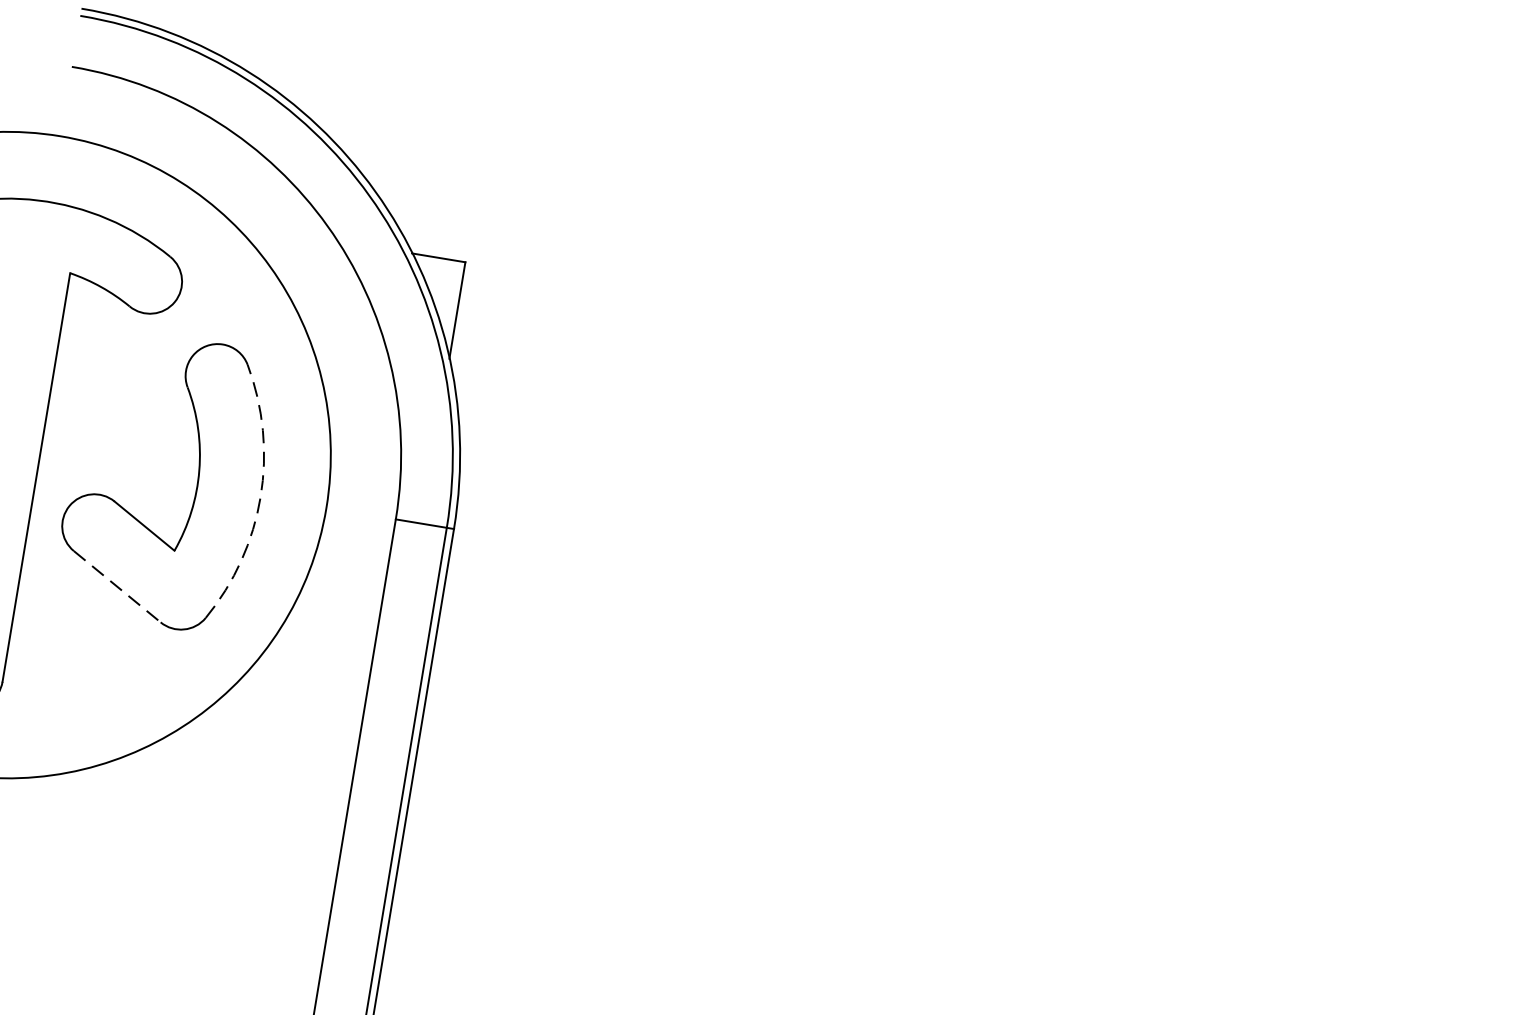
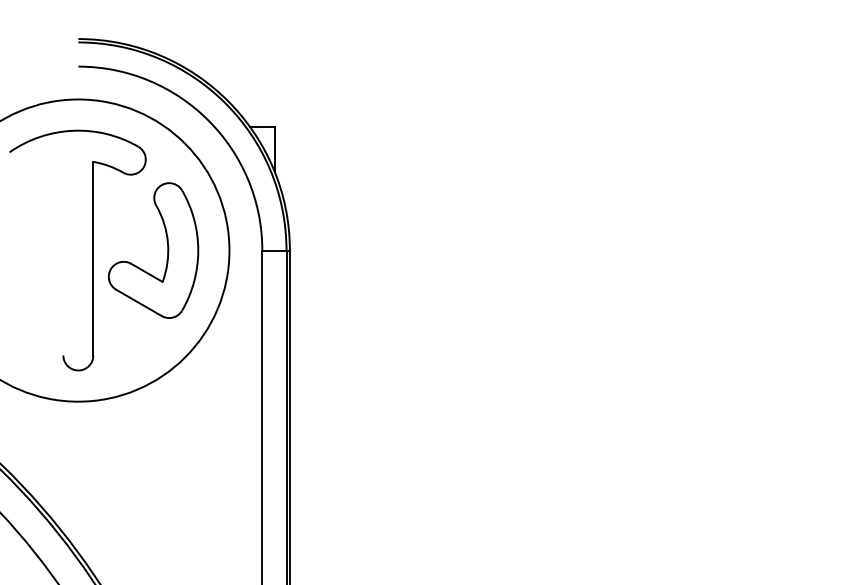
arc: (261, 496) -> (198, 250), dashed -> solid
line: (118, 588) -> (139, 303), dashed -> solid

